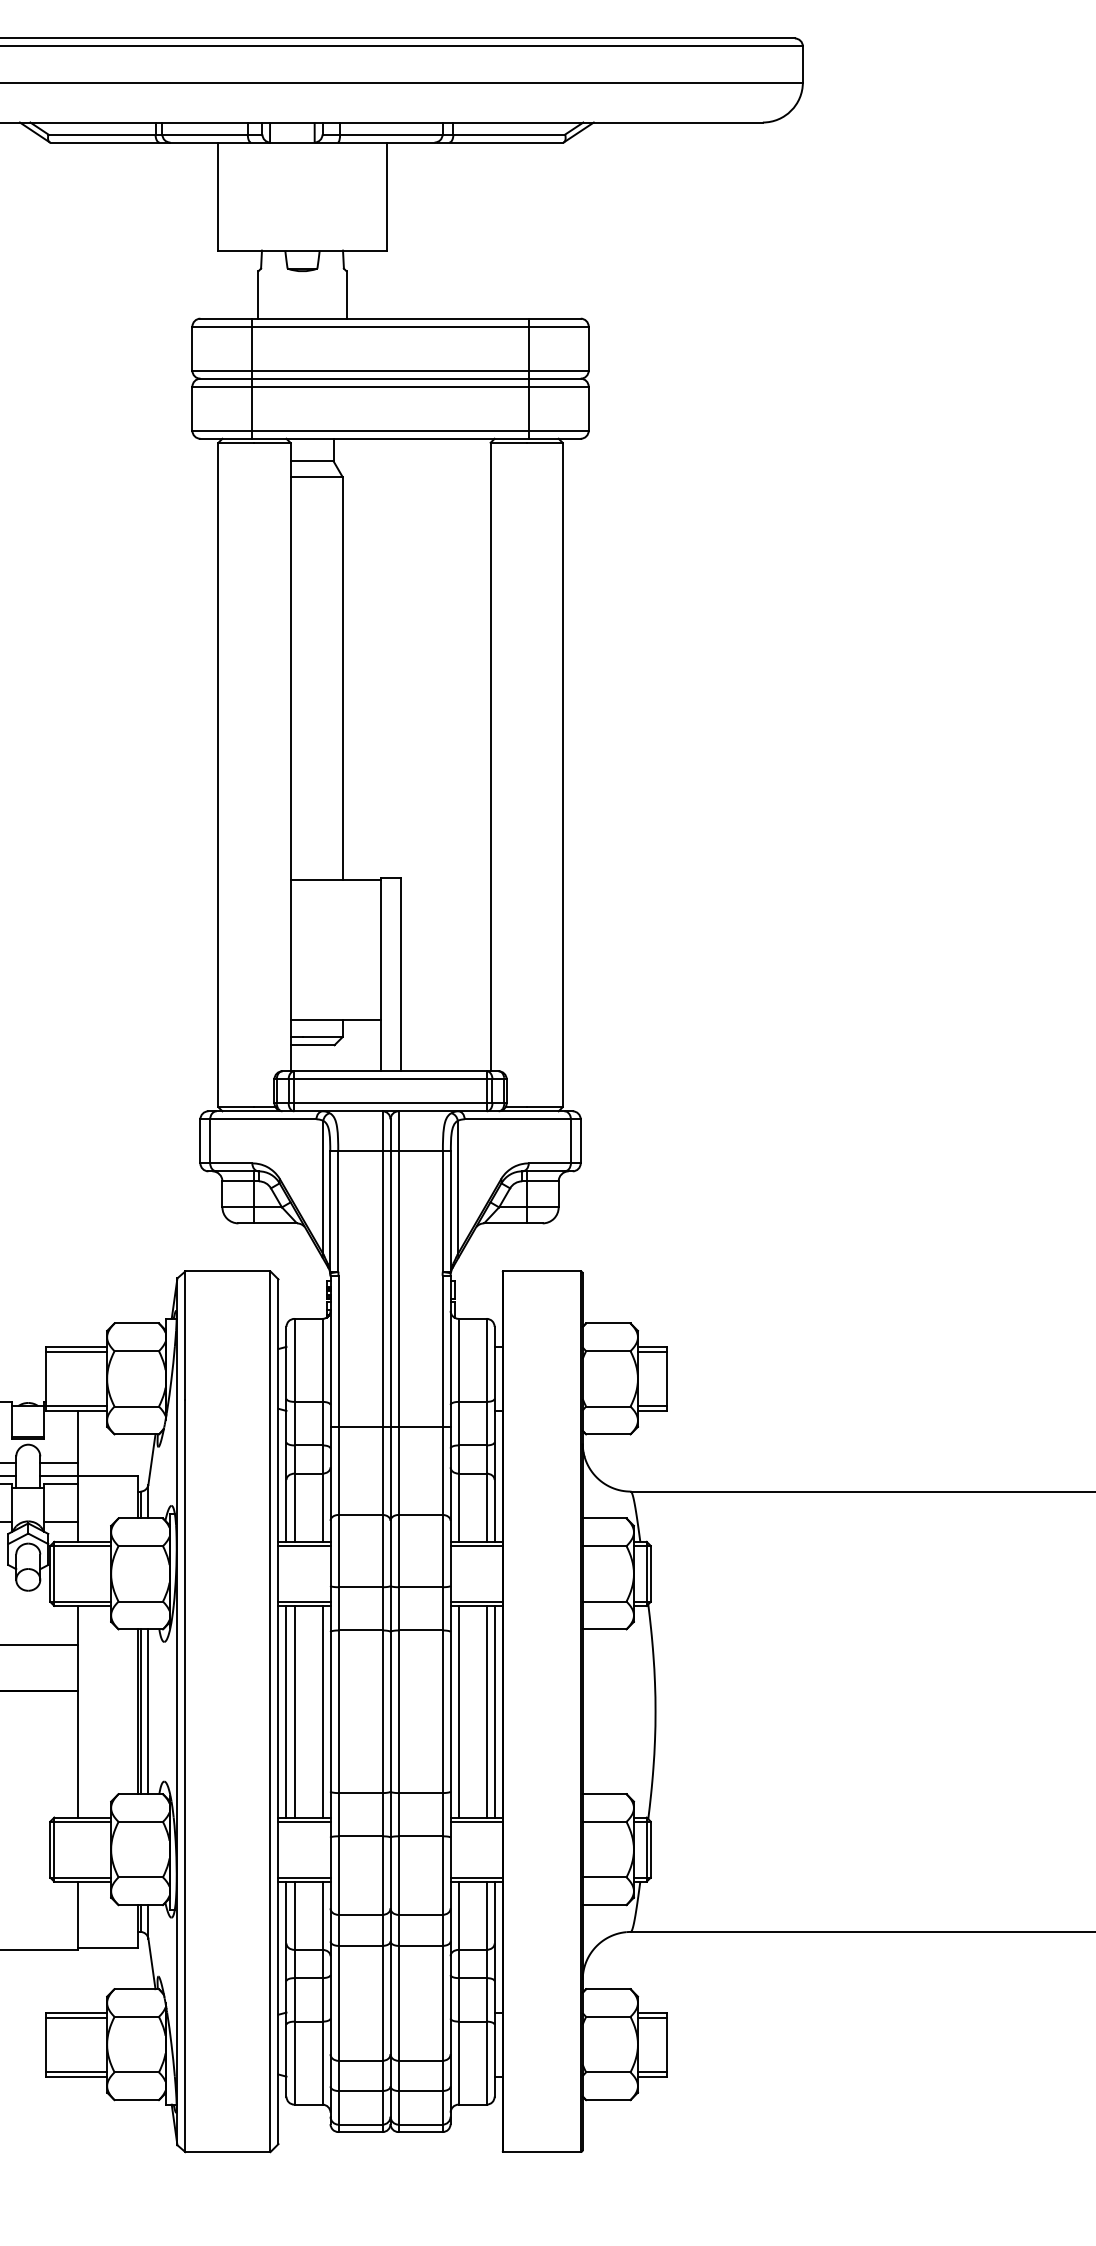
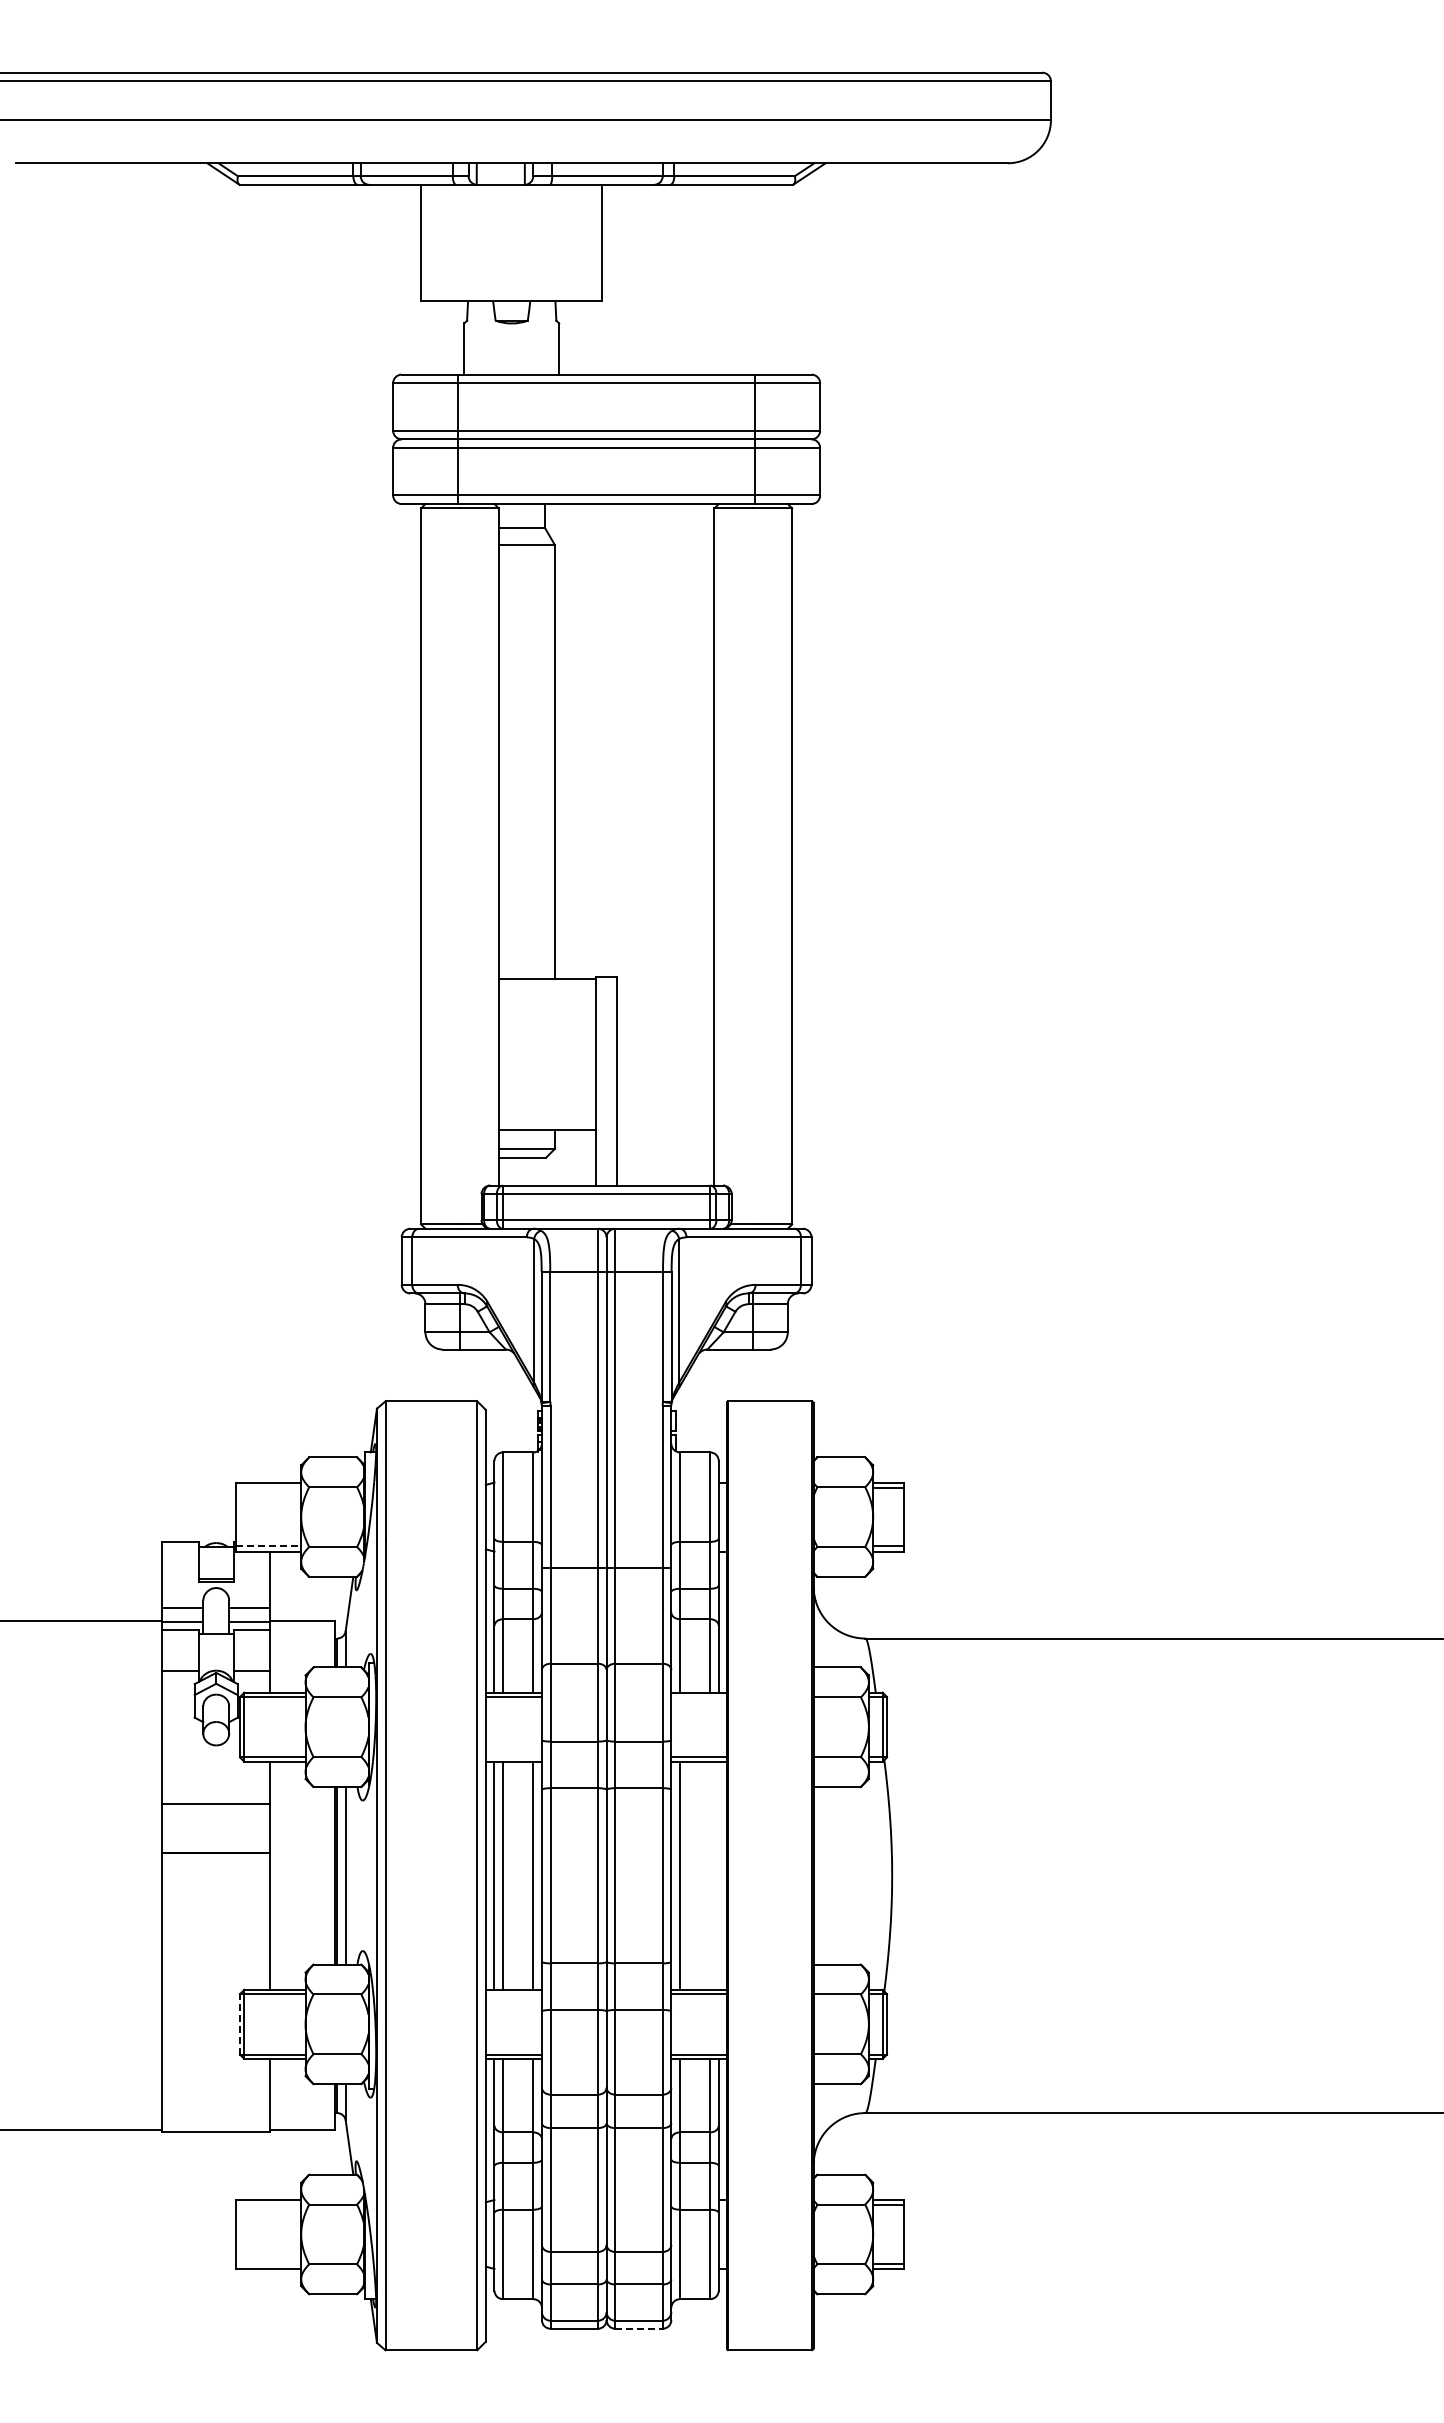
line: (76, 1352) -> (268, 1488), removed
line: (76, 1406) -> (268, 1546), solid -> dashed
line: (476, 1546) -> (699, 1697), removed
line: (304, 1601) -> (513, 1757), removed
line: (486, 1711) -> (710, 1875), removed
line: (494, 1711) -> (718, 1875), removed
line: (304, 1821) -> (513, 1994), removed
line: (49, 1848) -> (239, 2023), solid -> dashed
line: (76, 2017) -> (268, 2205), removed
line: (76, 2071) -> (268, 2263), removed
line: (420, 2131) -> (638, 2328), solid -> dashed

